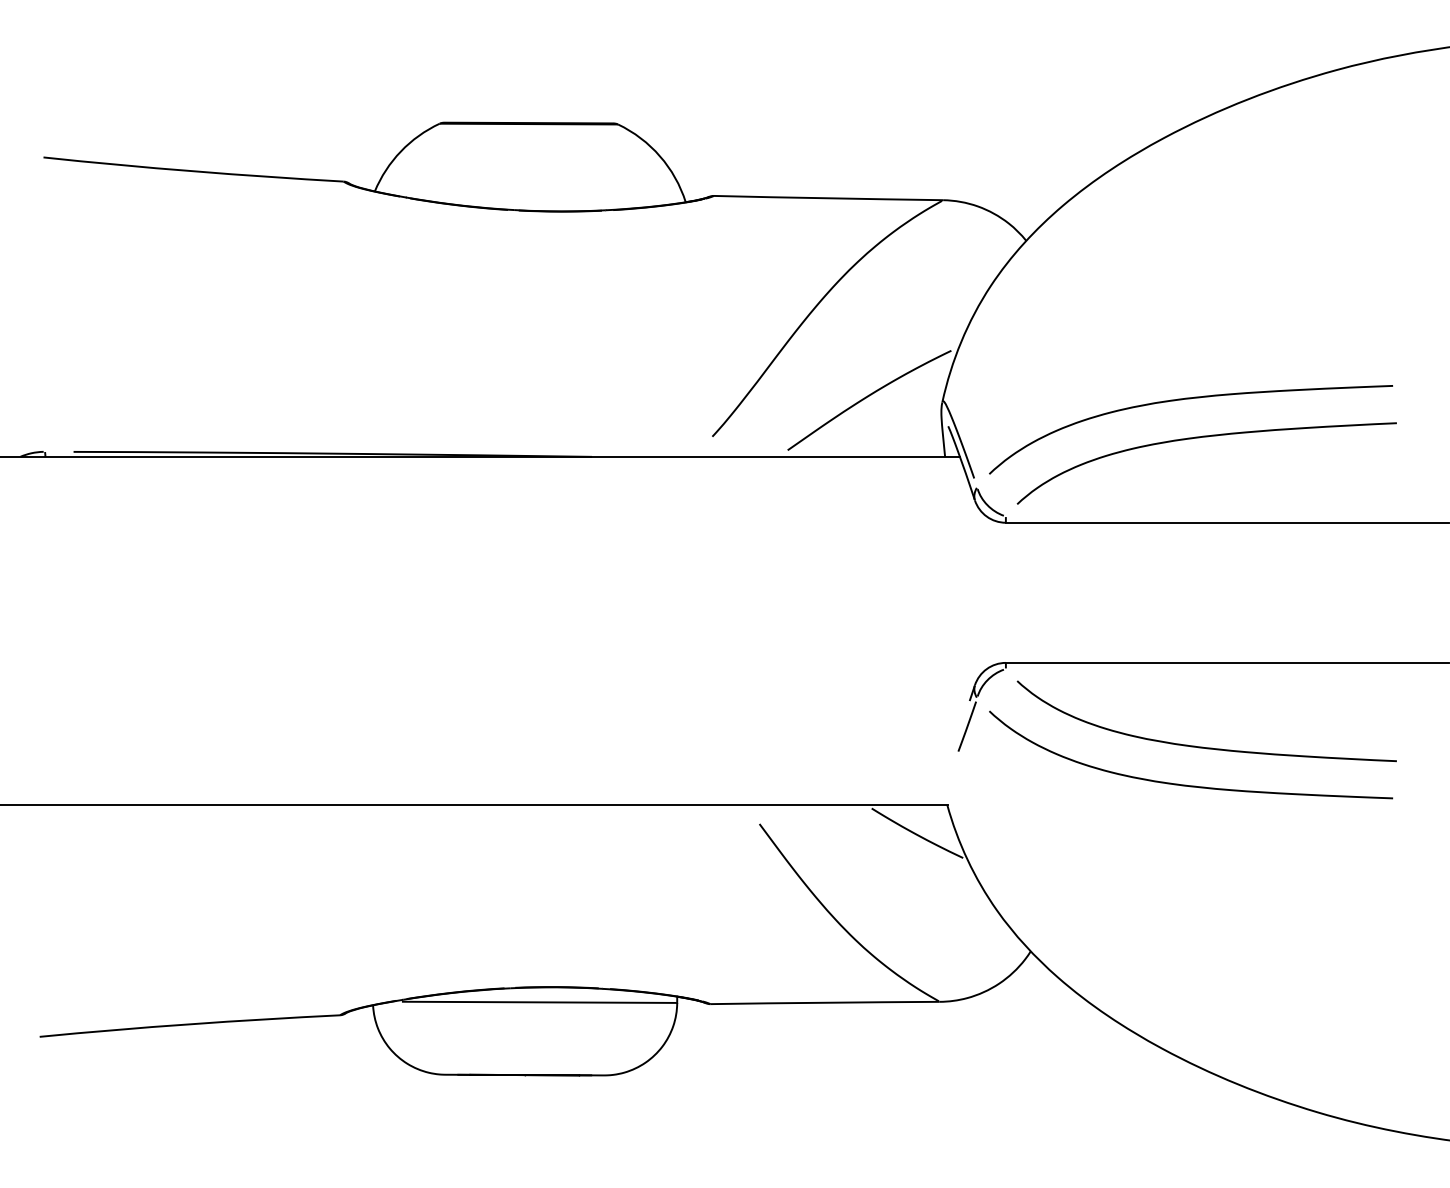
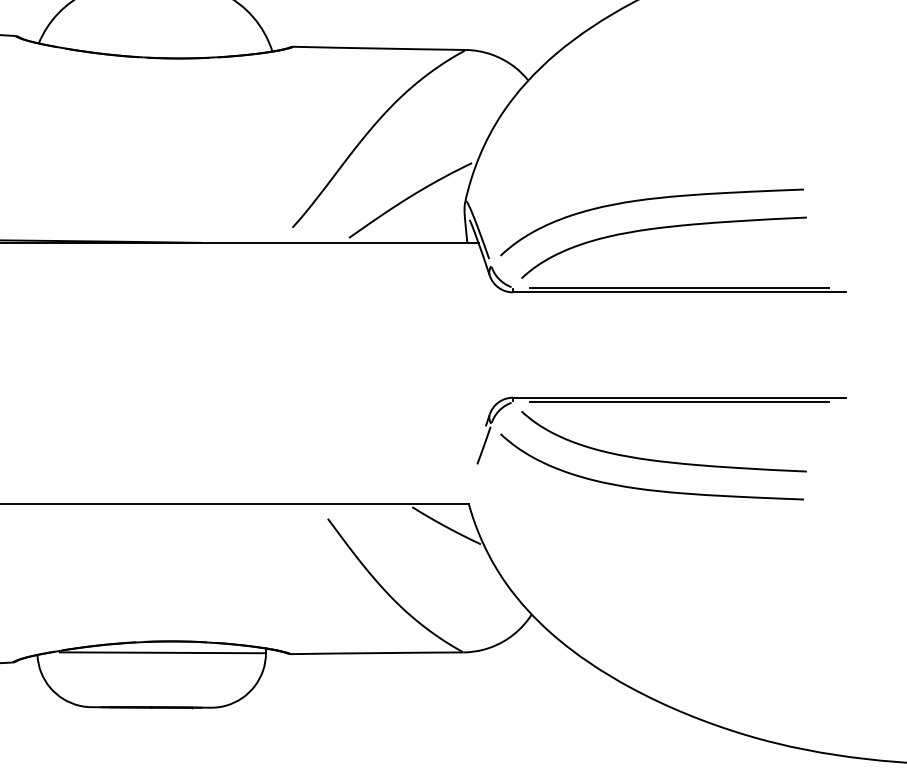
line: (1227, 516) -> (679, 287), added
line: (1227, 669) -> (679, 402), added

